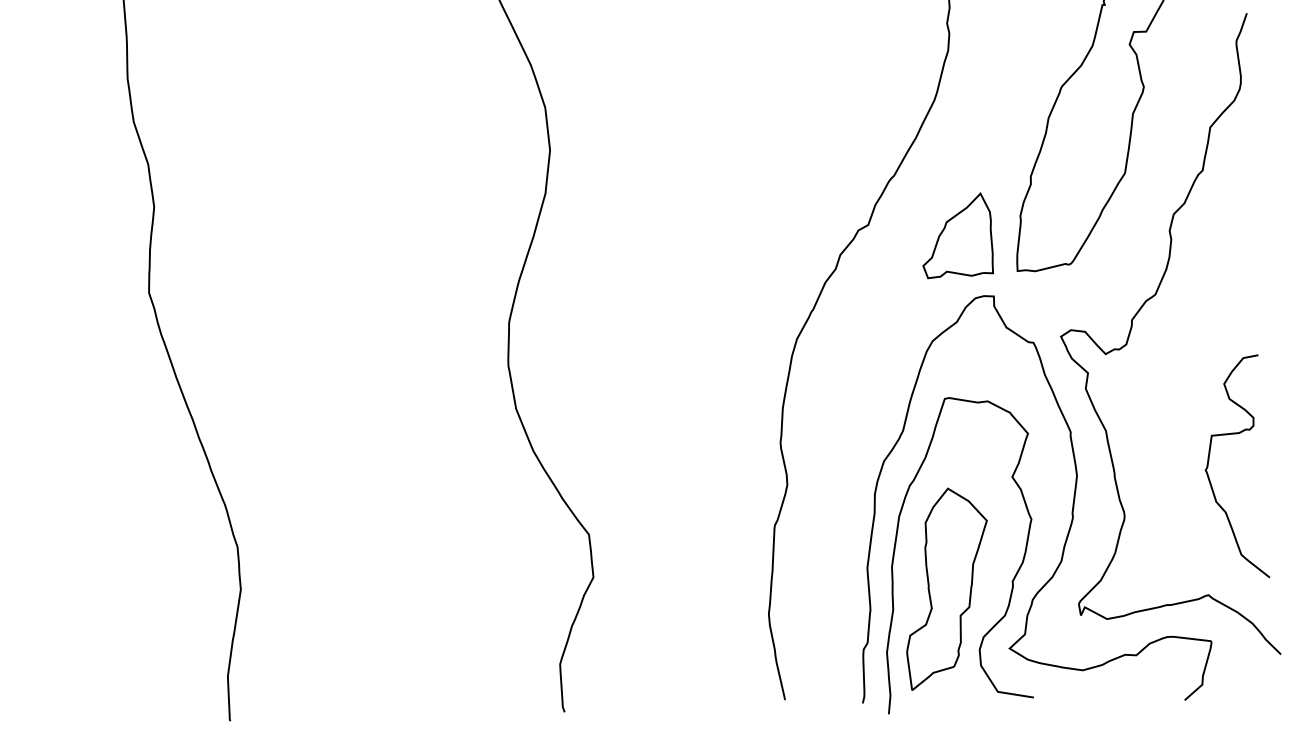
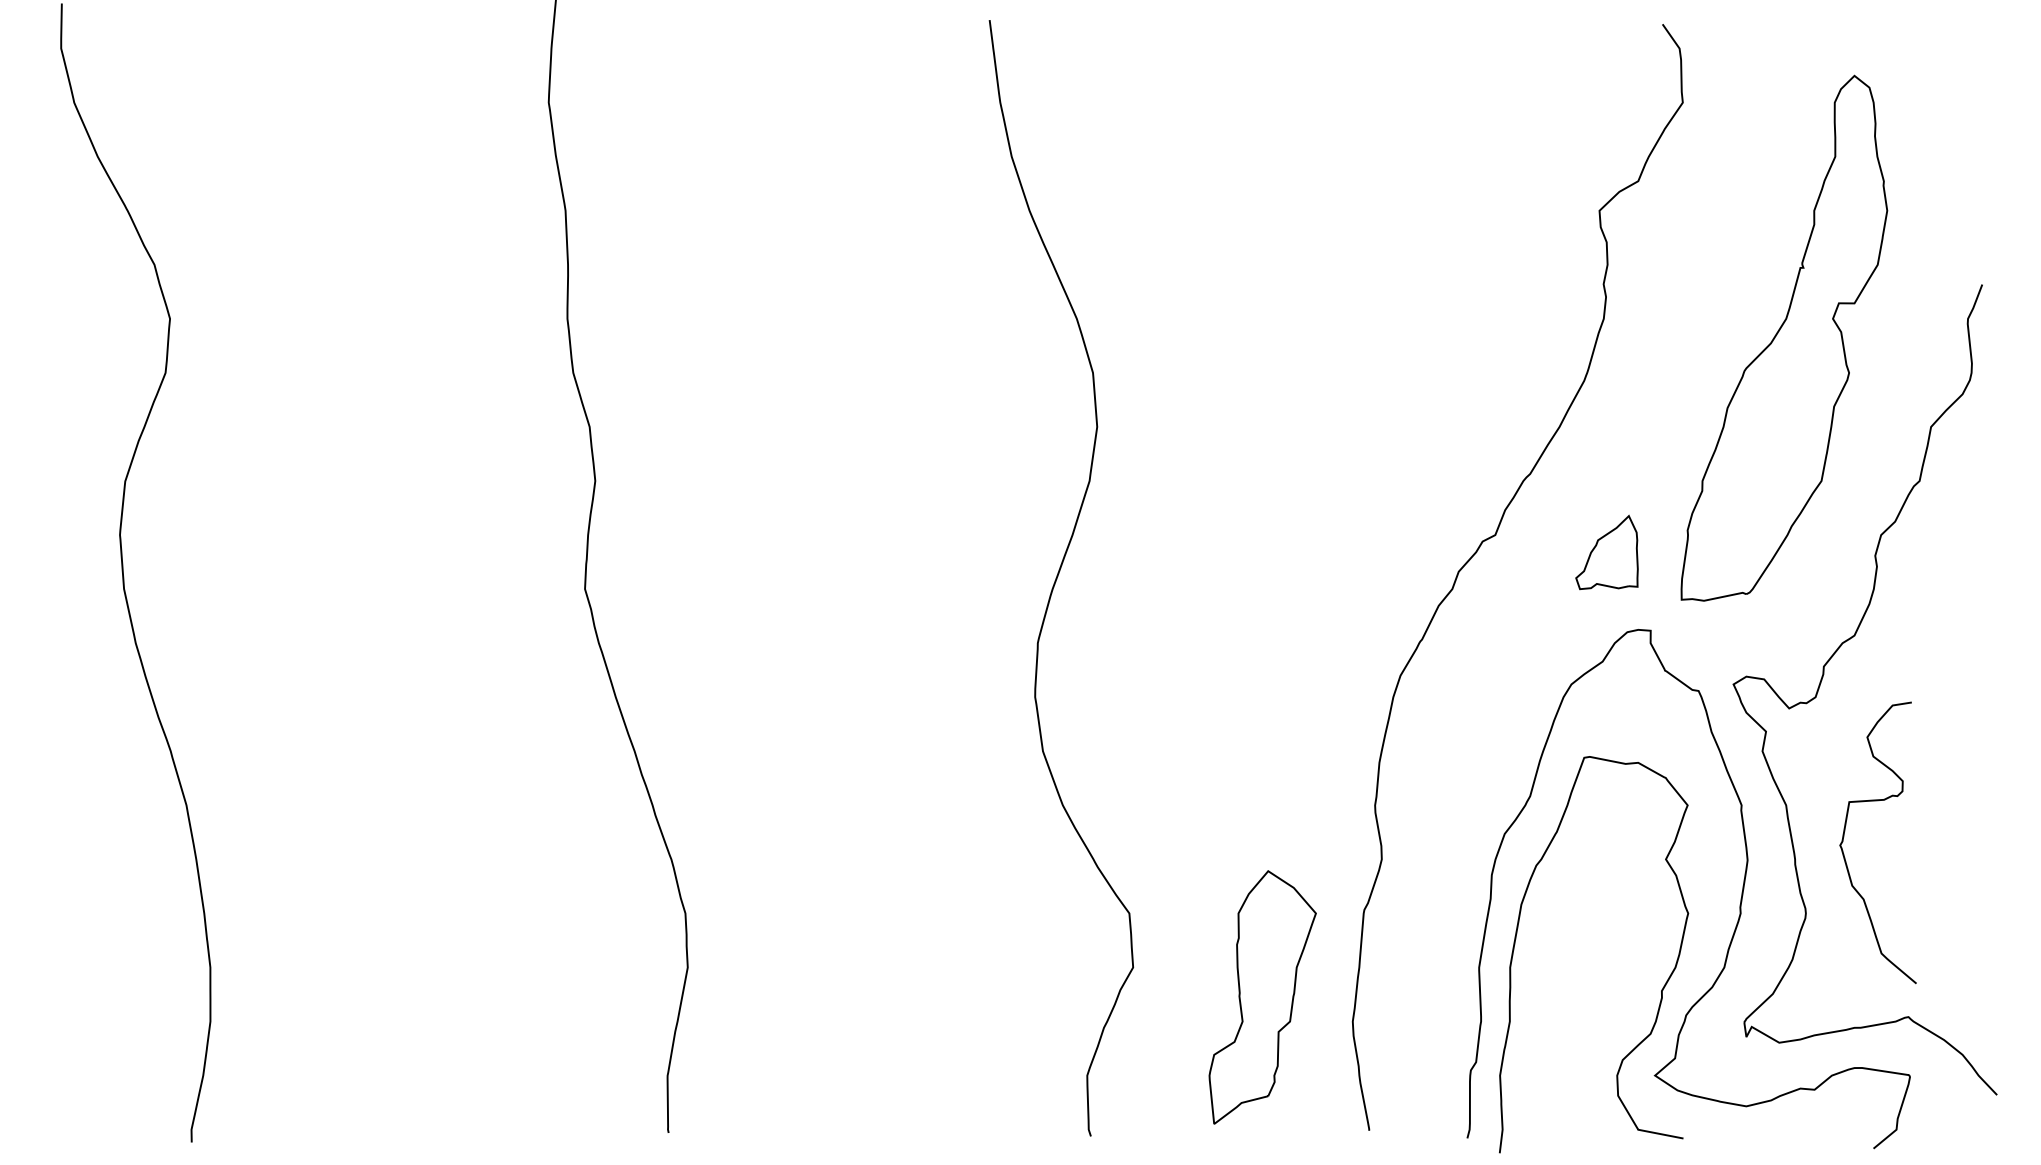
part: (956, 235) -> (1606, 552), size x0.7
curve: (1208, 463) -> (1844, 837), moved
part: (946, 588) -> (1262, 997), moved

